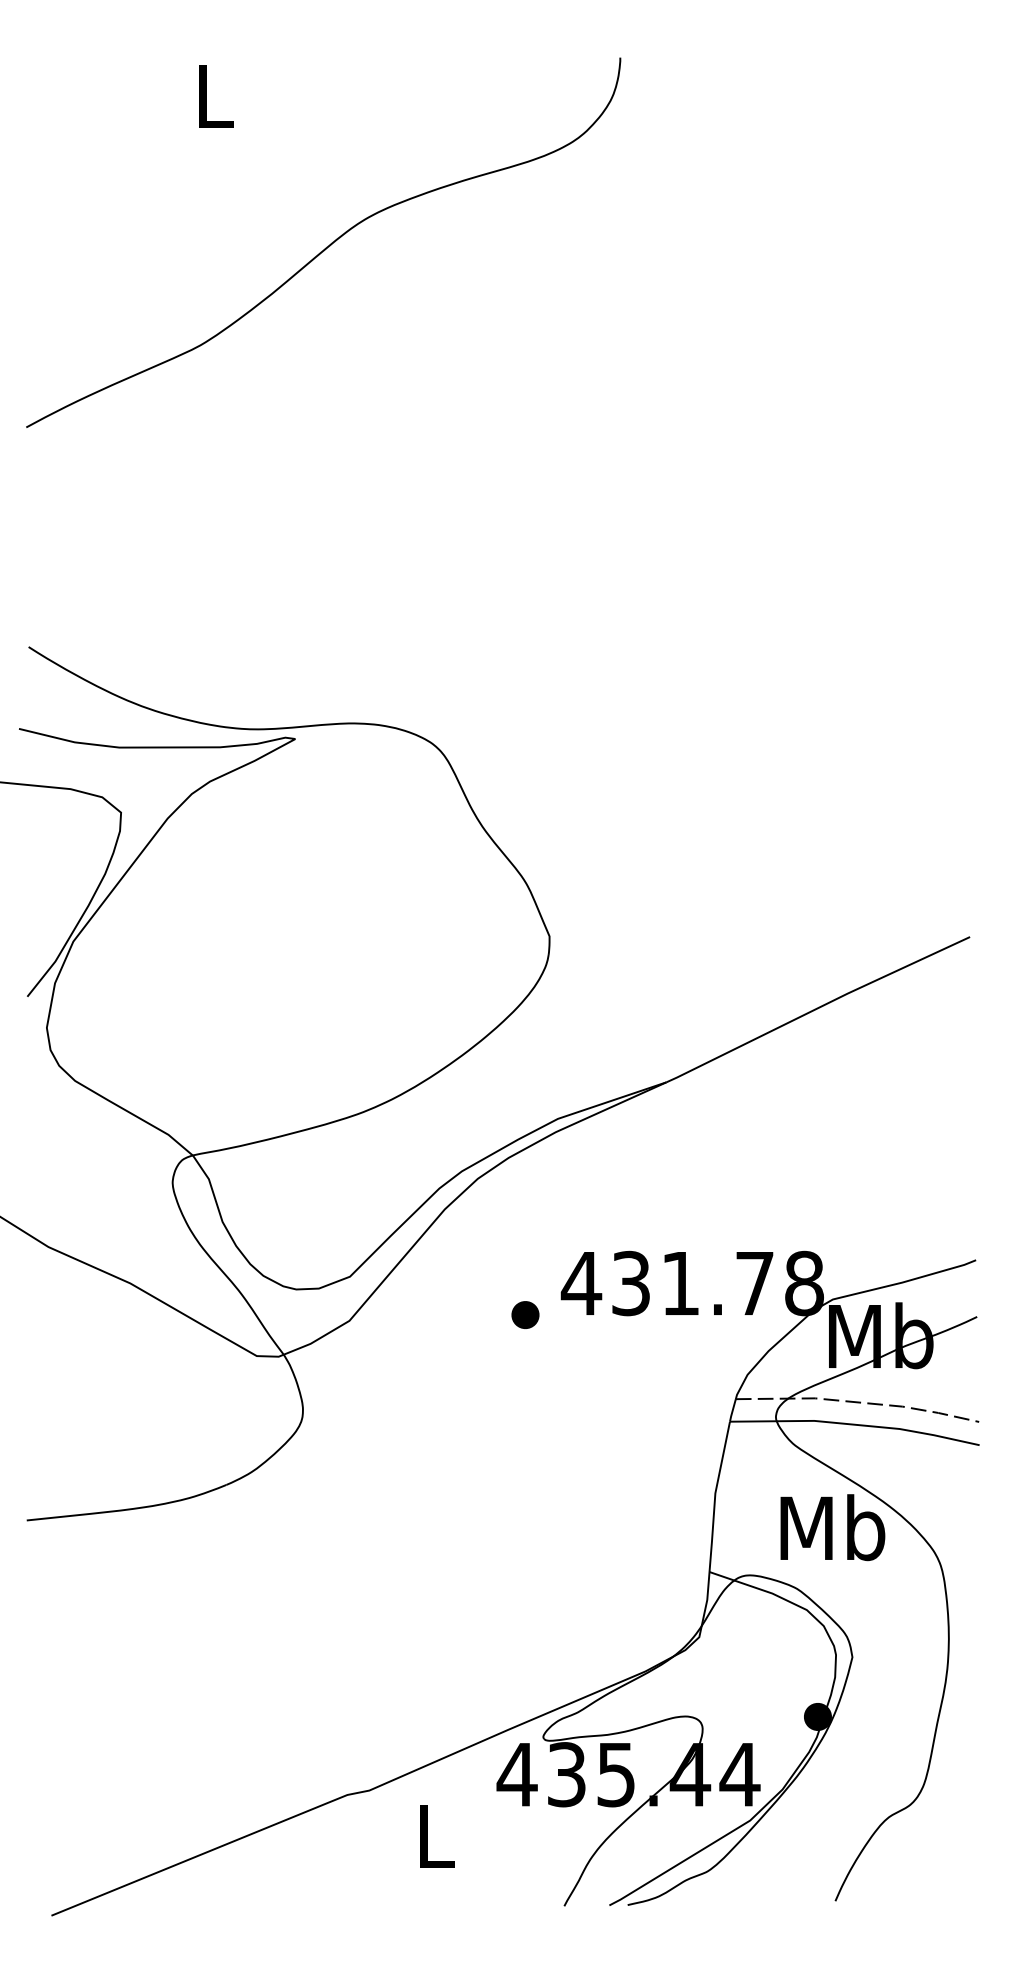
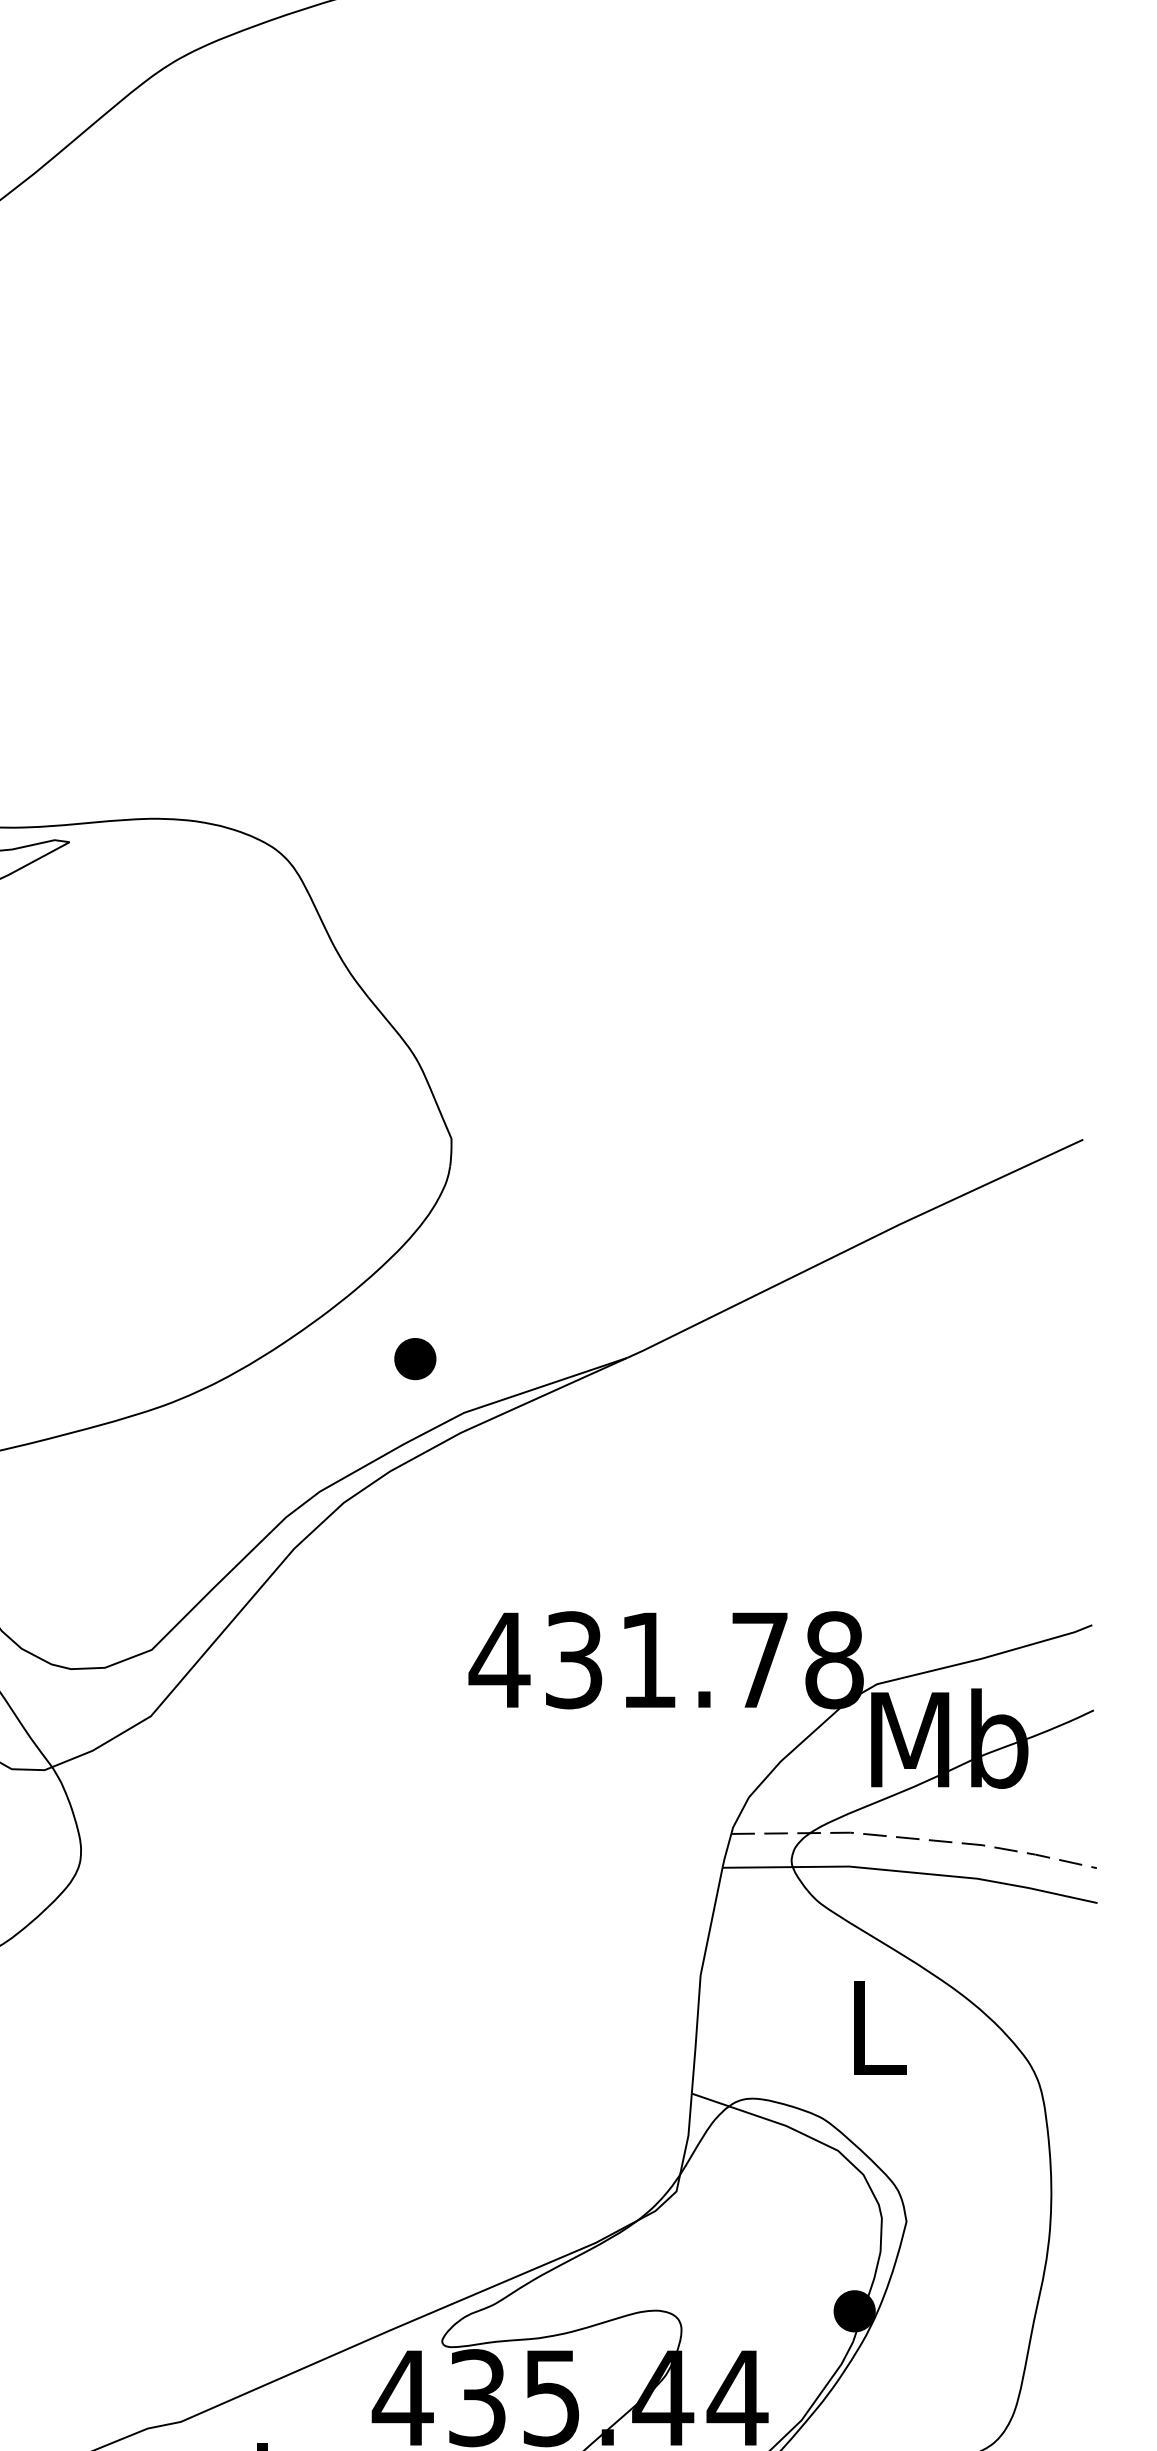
part: (525, 1314) -> (415, 1358), moved
text: (832, 1527) -> (876, 2026), Mb -> L

